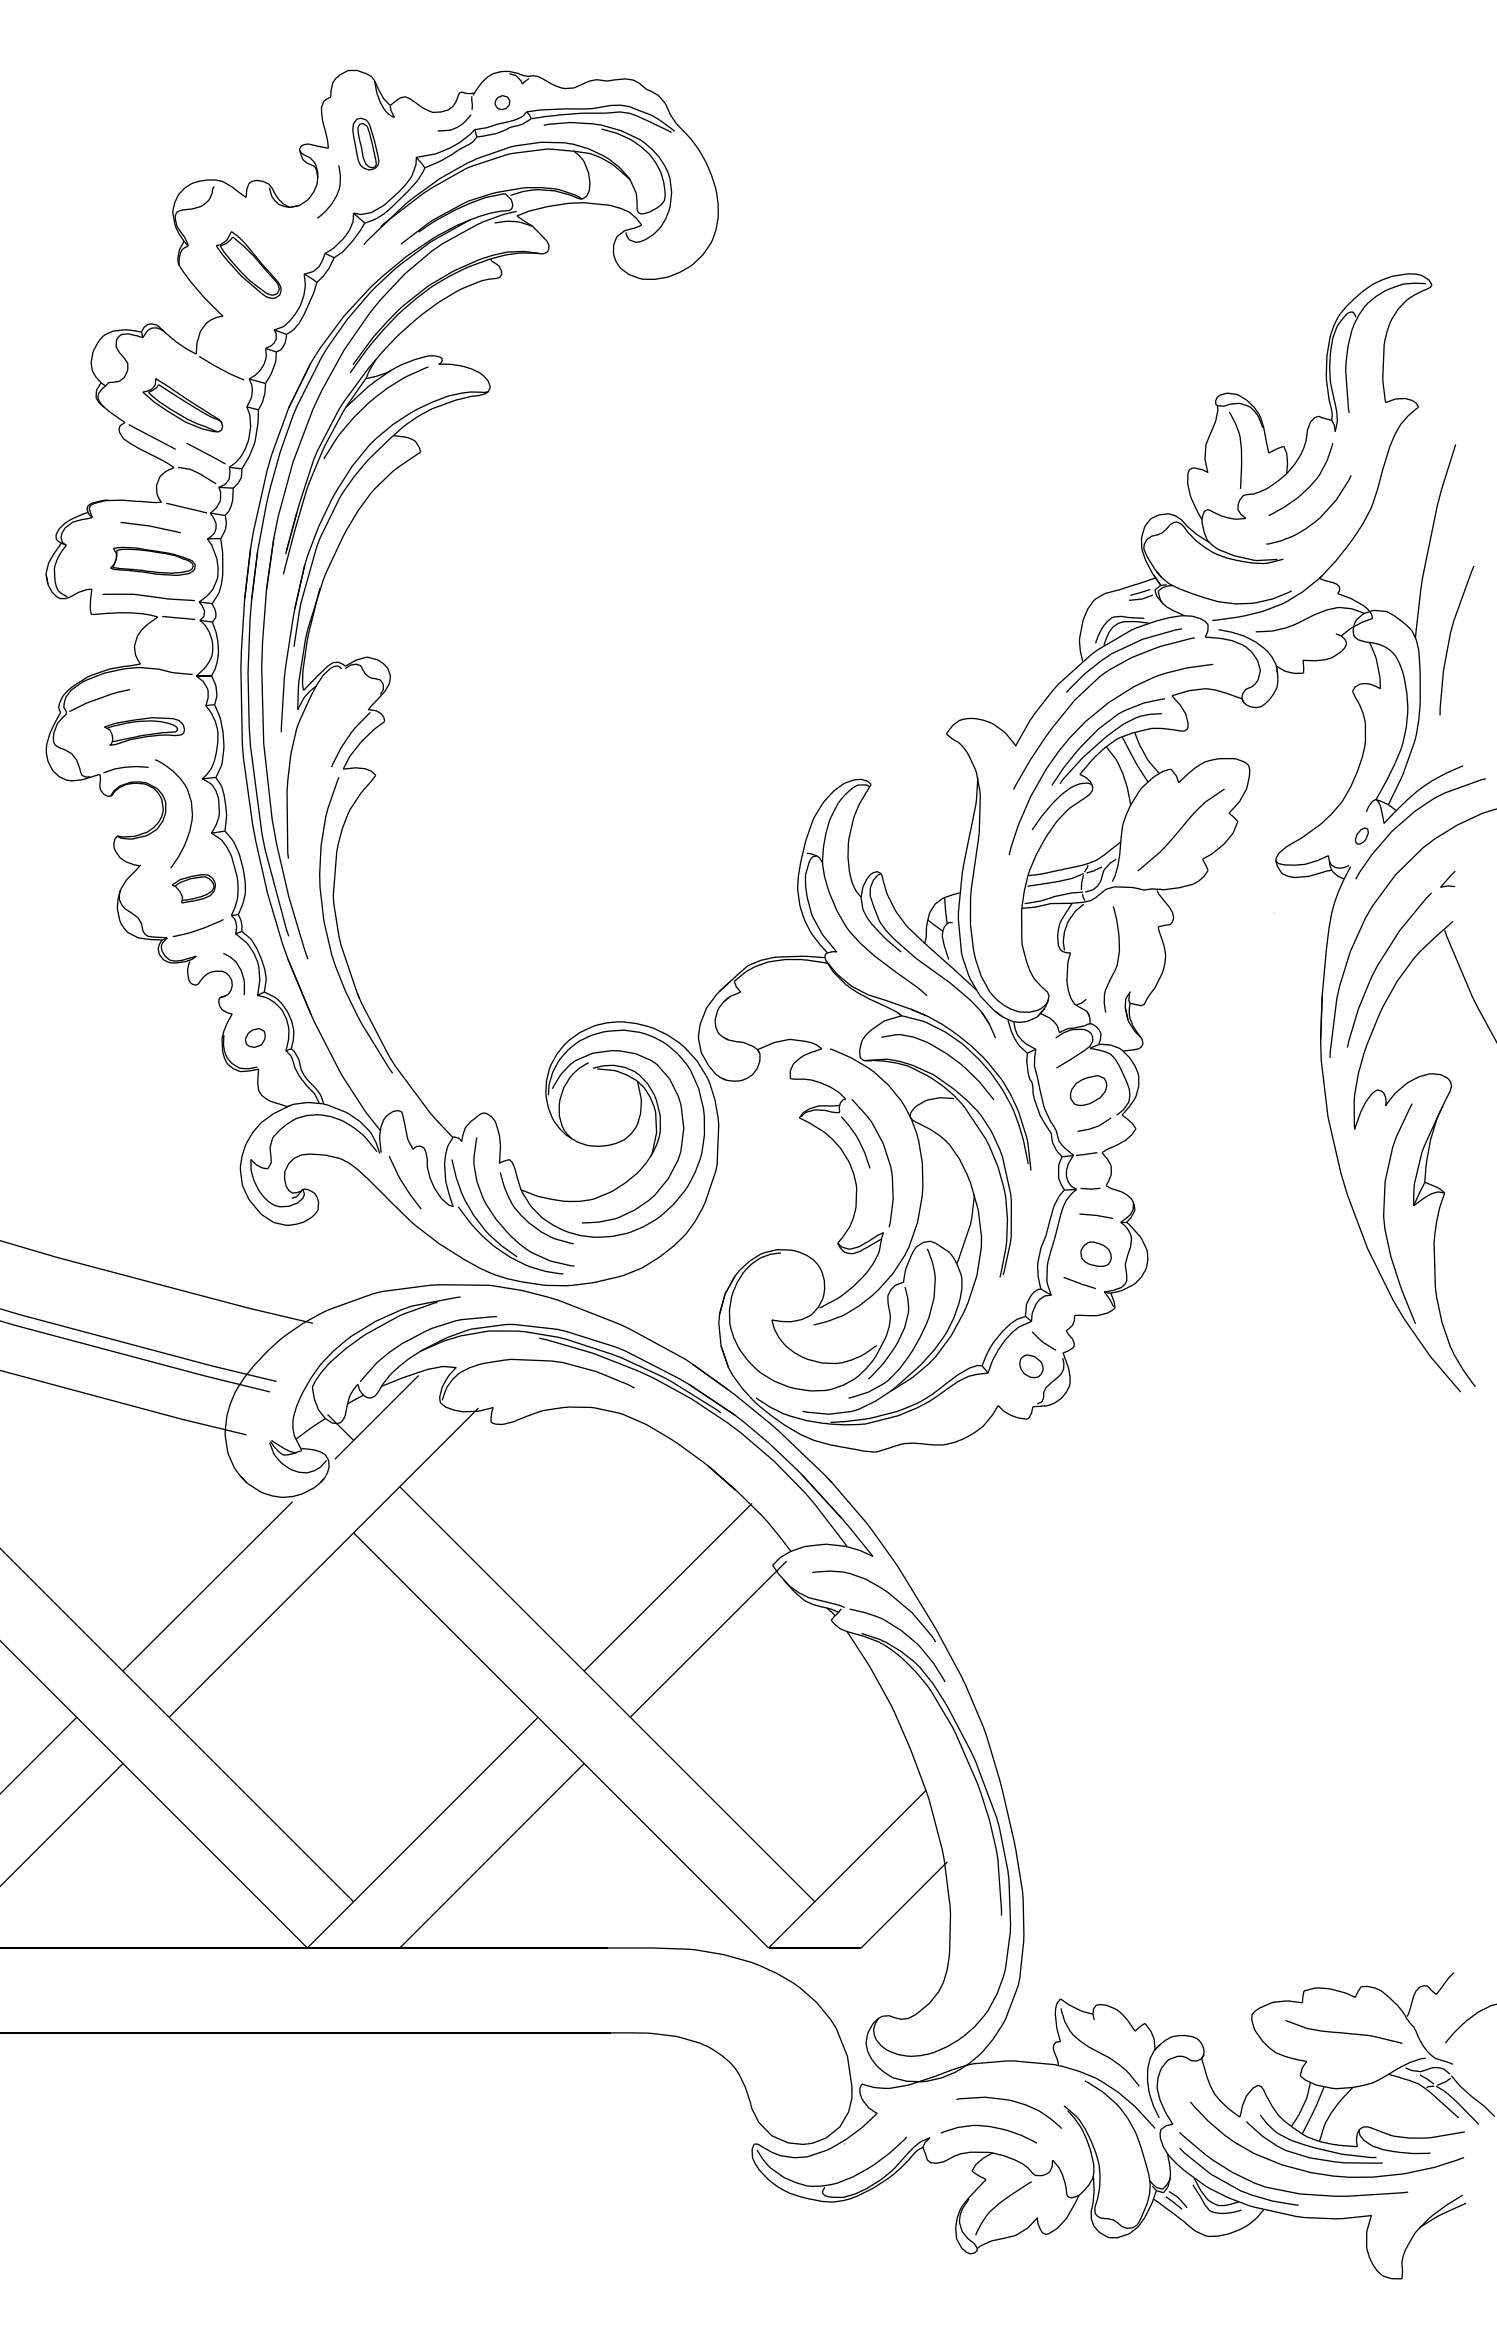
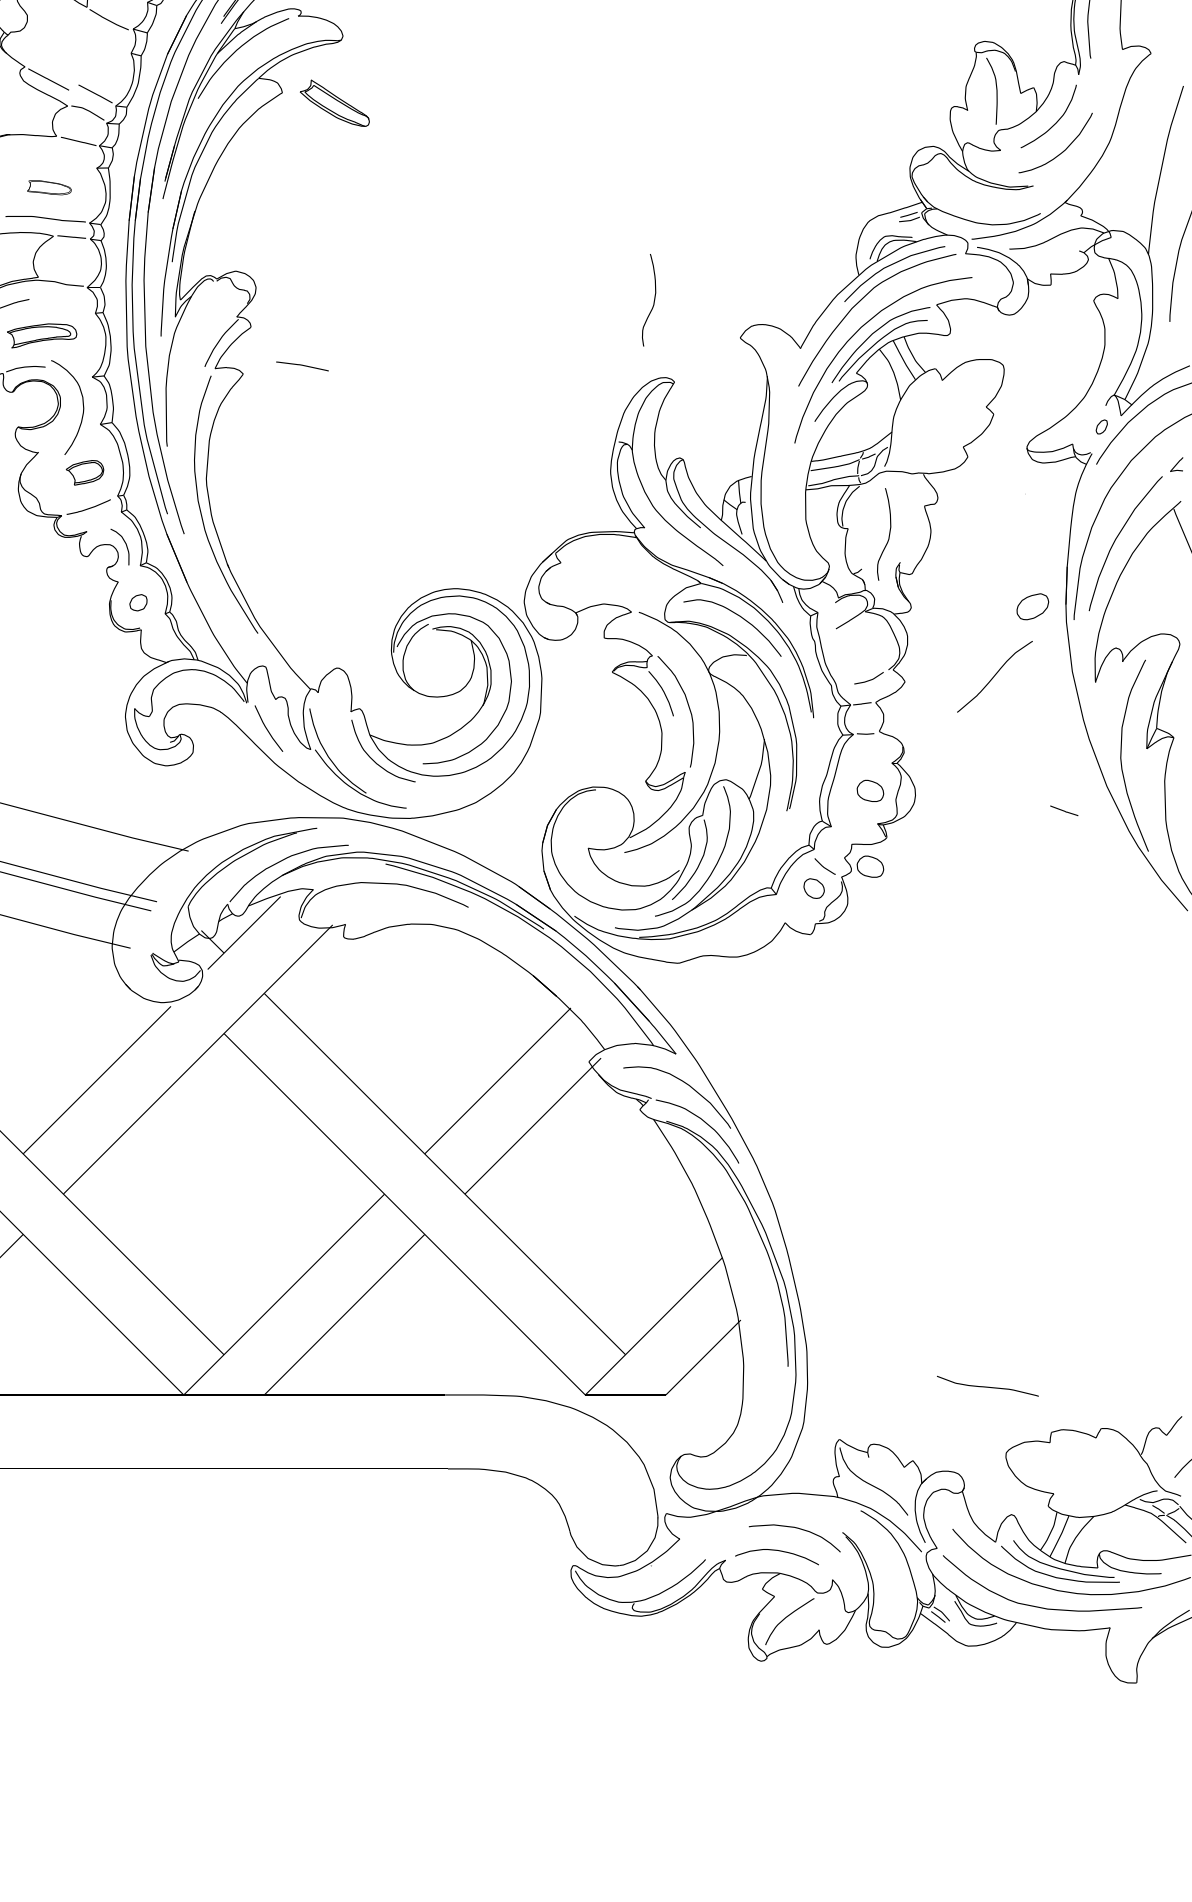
part: (182, 405) -> (334, 103), moved
curve: (150, 526) -> (302, 365), moved
part: (152, 560) -> (48, 187), size x0.6
curve: (847, 690) -> (654, 300), added
curve: (1180, 830) -> (994, 677), moved
part: (1088, 1090) -> (1032, 606), moved
curve: (1095, 1215) -> (869, 757), removed
curve: (497, 1219) -> (349, 760), removed
curve: (1079, 1283) -> (1064, 811), moved
part: (1095, 1340) -> (869, 866), added
curve: (1343, 2032) -> (987, 1386), moved
curve: (1234, 2186) -> (990, 1602), removed

